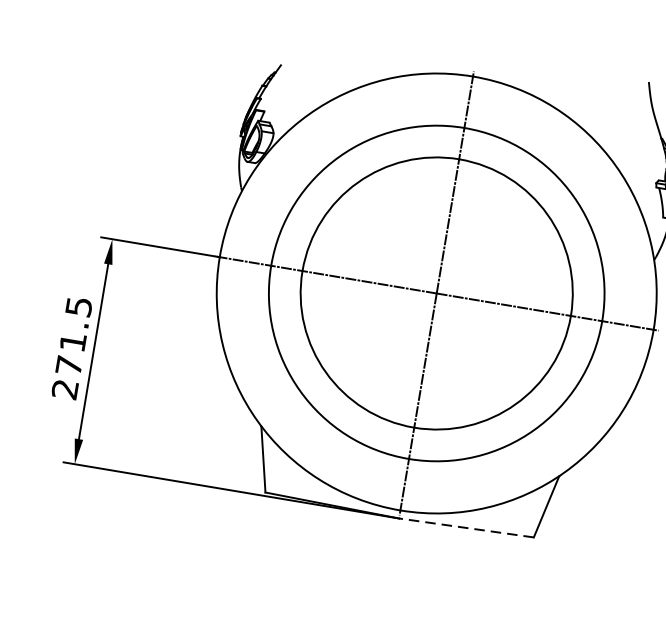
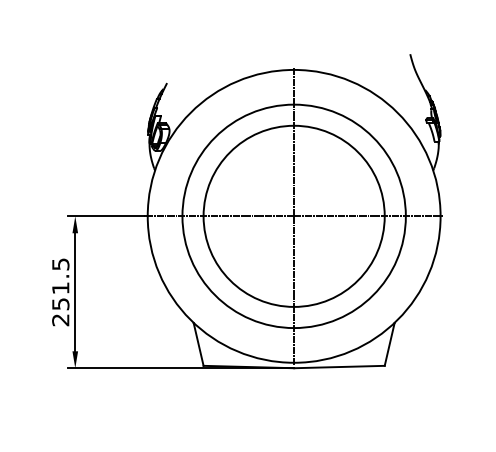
text: (68, 366) -> (60, 304), 271.5 -> 251.5
line: (464, 528) -> (338, 367), dashed -> solid

